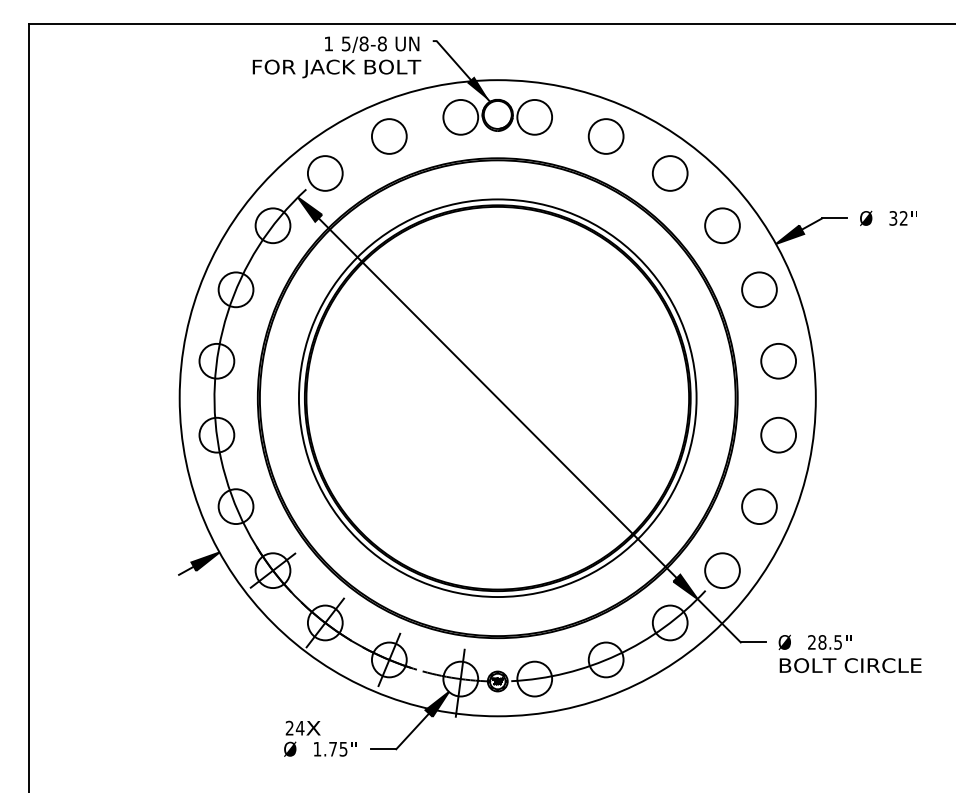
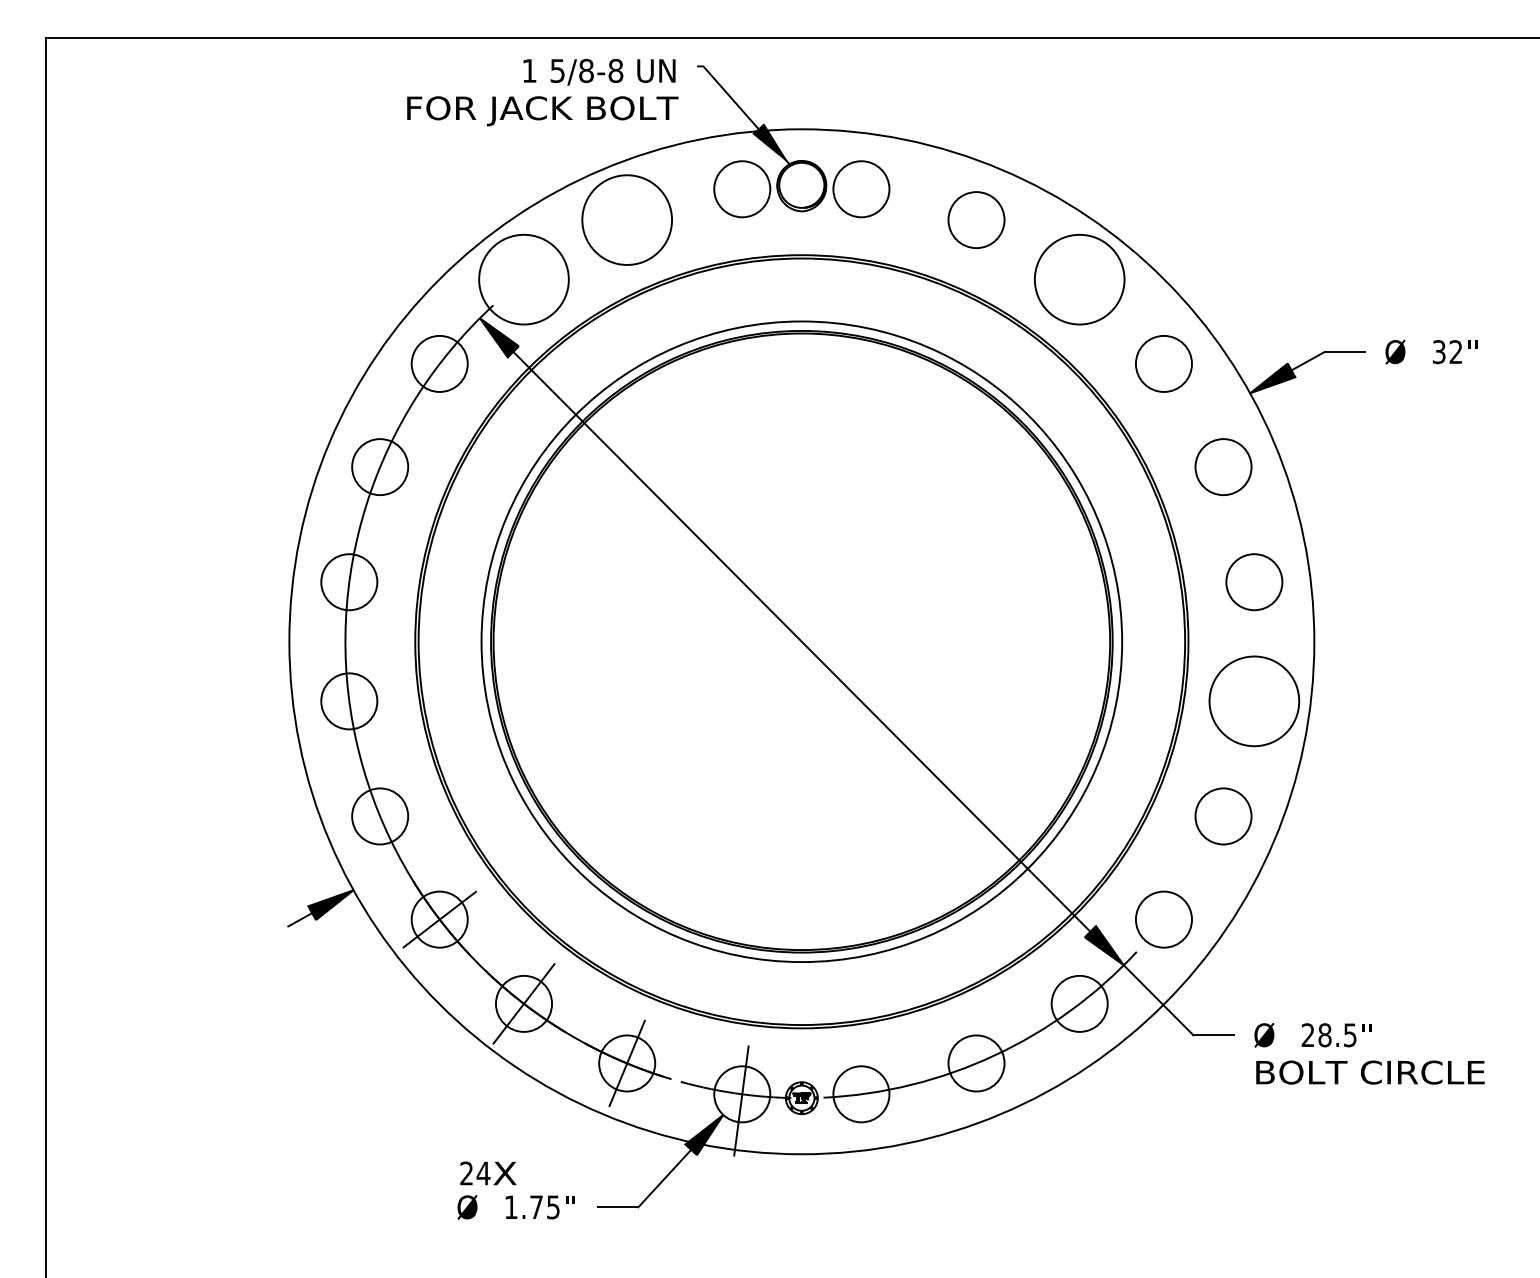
circle: (388, 136) -> (625, 220), size x1.6
circle: (324, 173) -> (522, 279), size x1.6
circle: (669, 173) -> (1078, 279), size x1.6
circle: (778, 434) -> (1254, 700), size x1.6

